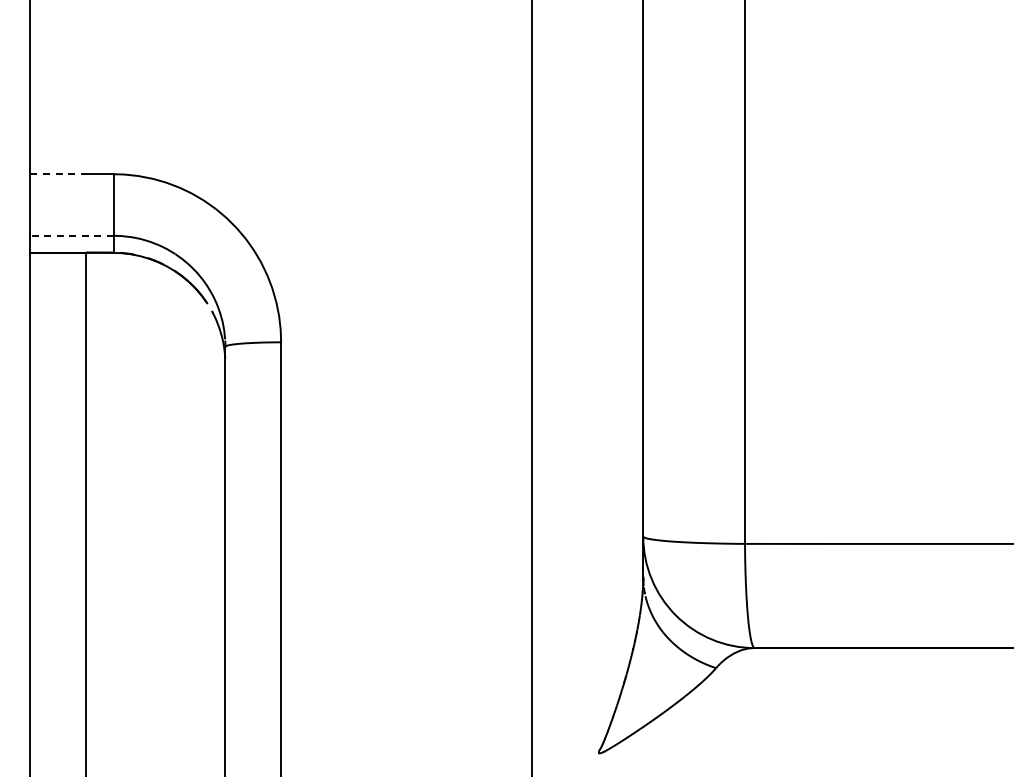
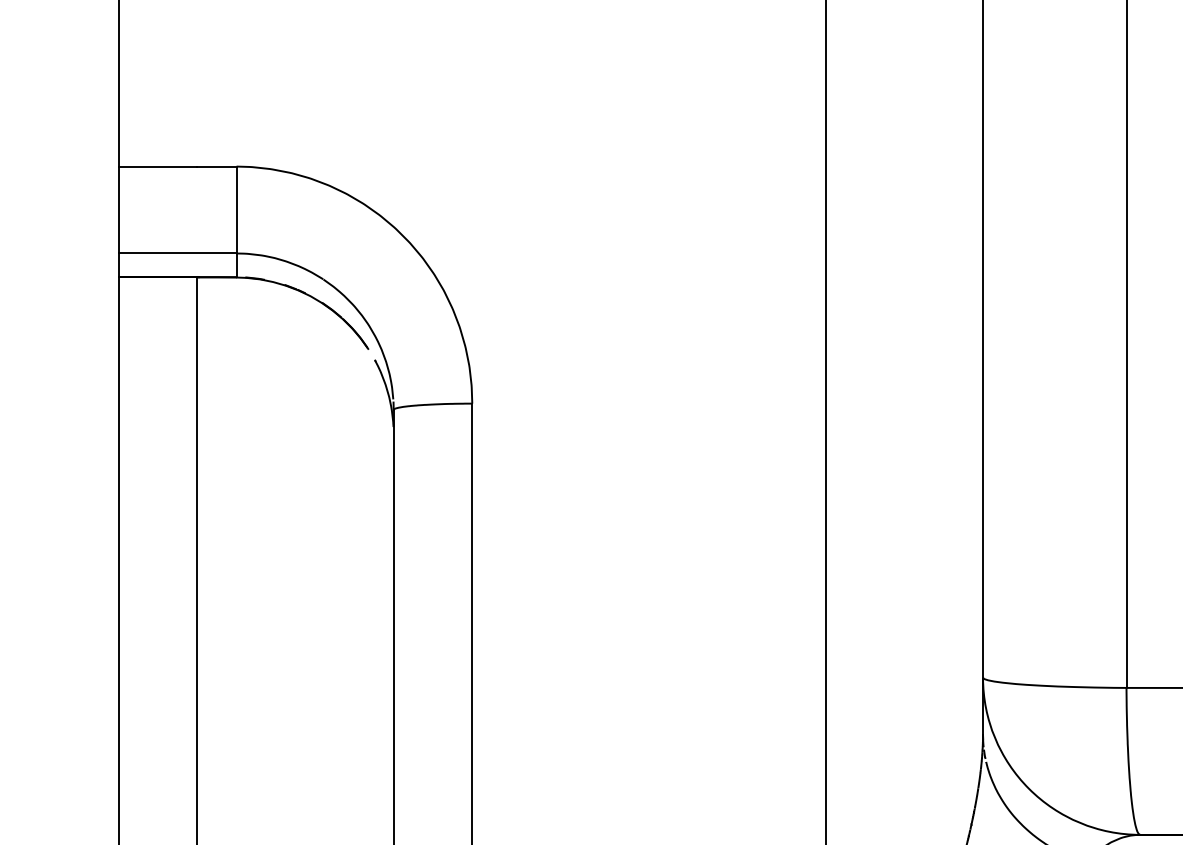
line: (58, 174) -> (158, 166), dashed -> solid
line: (72, 235) -> (178, 252), dashed -> solid

